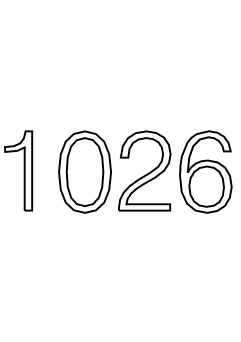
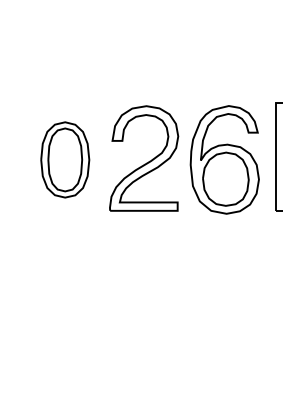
part: (84, 171) -> (64, 159), size x0.7

